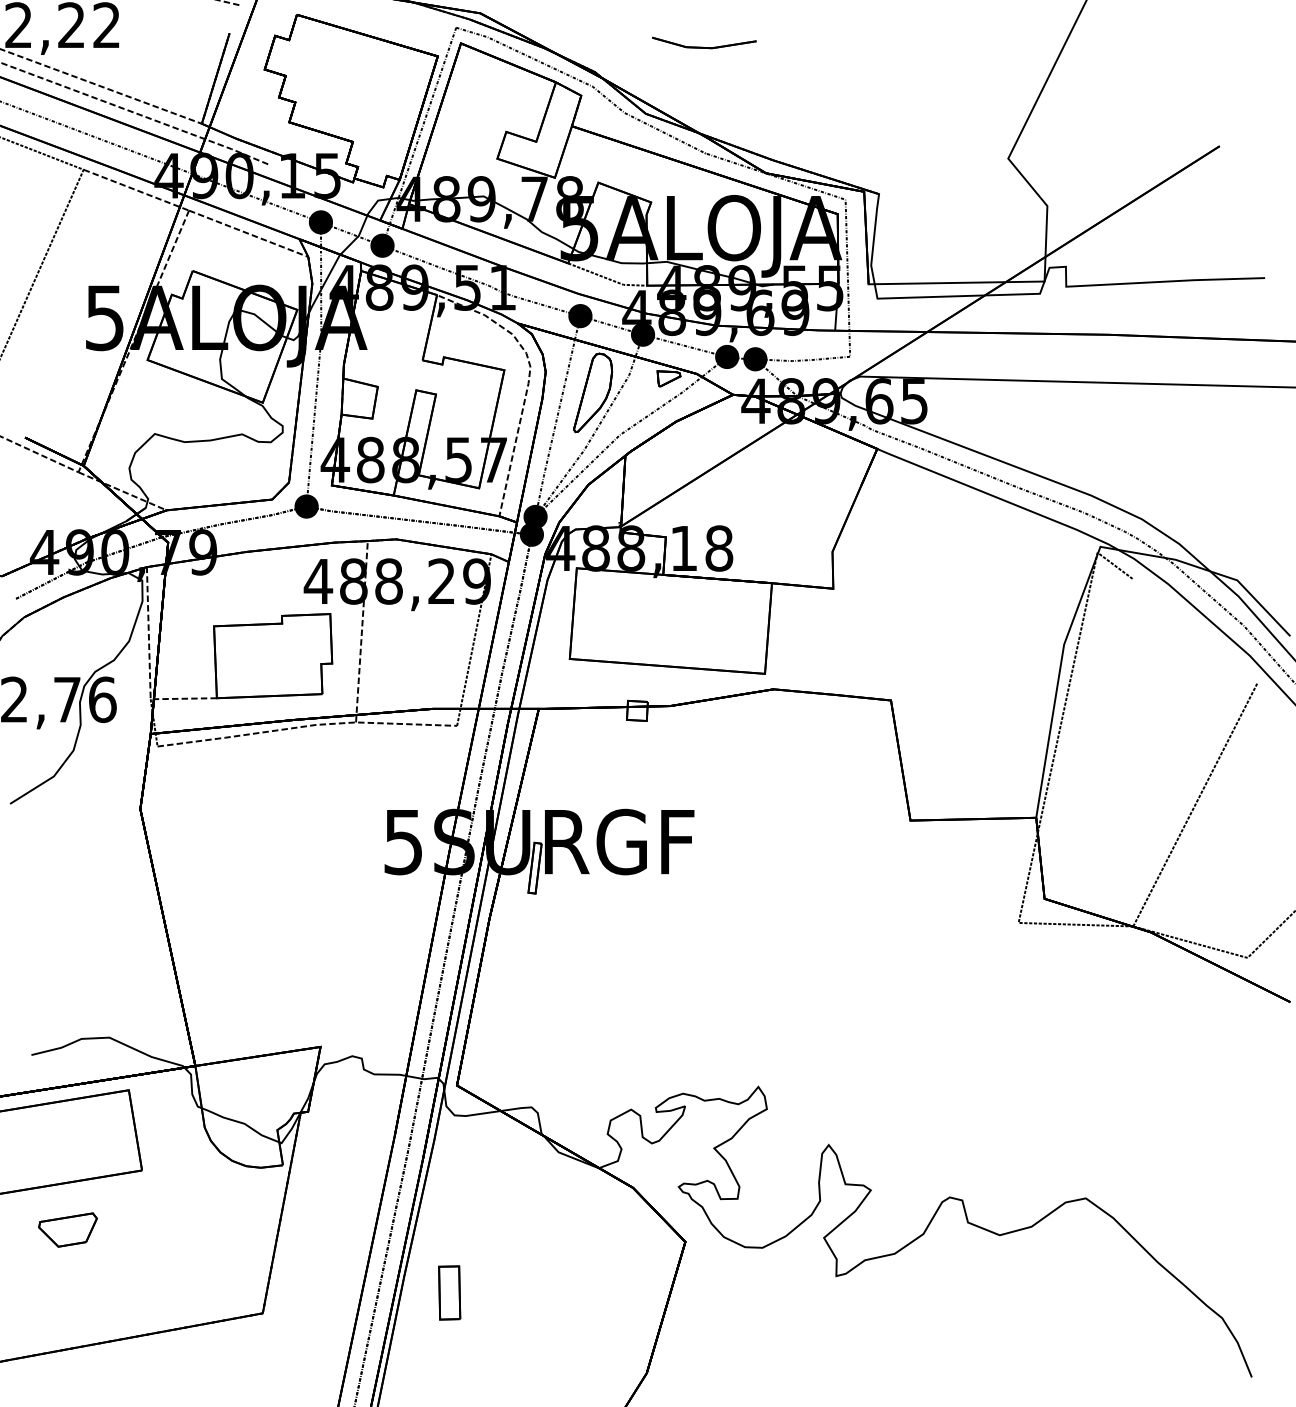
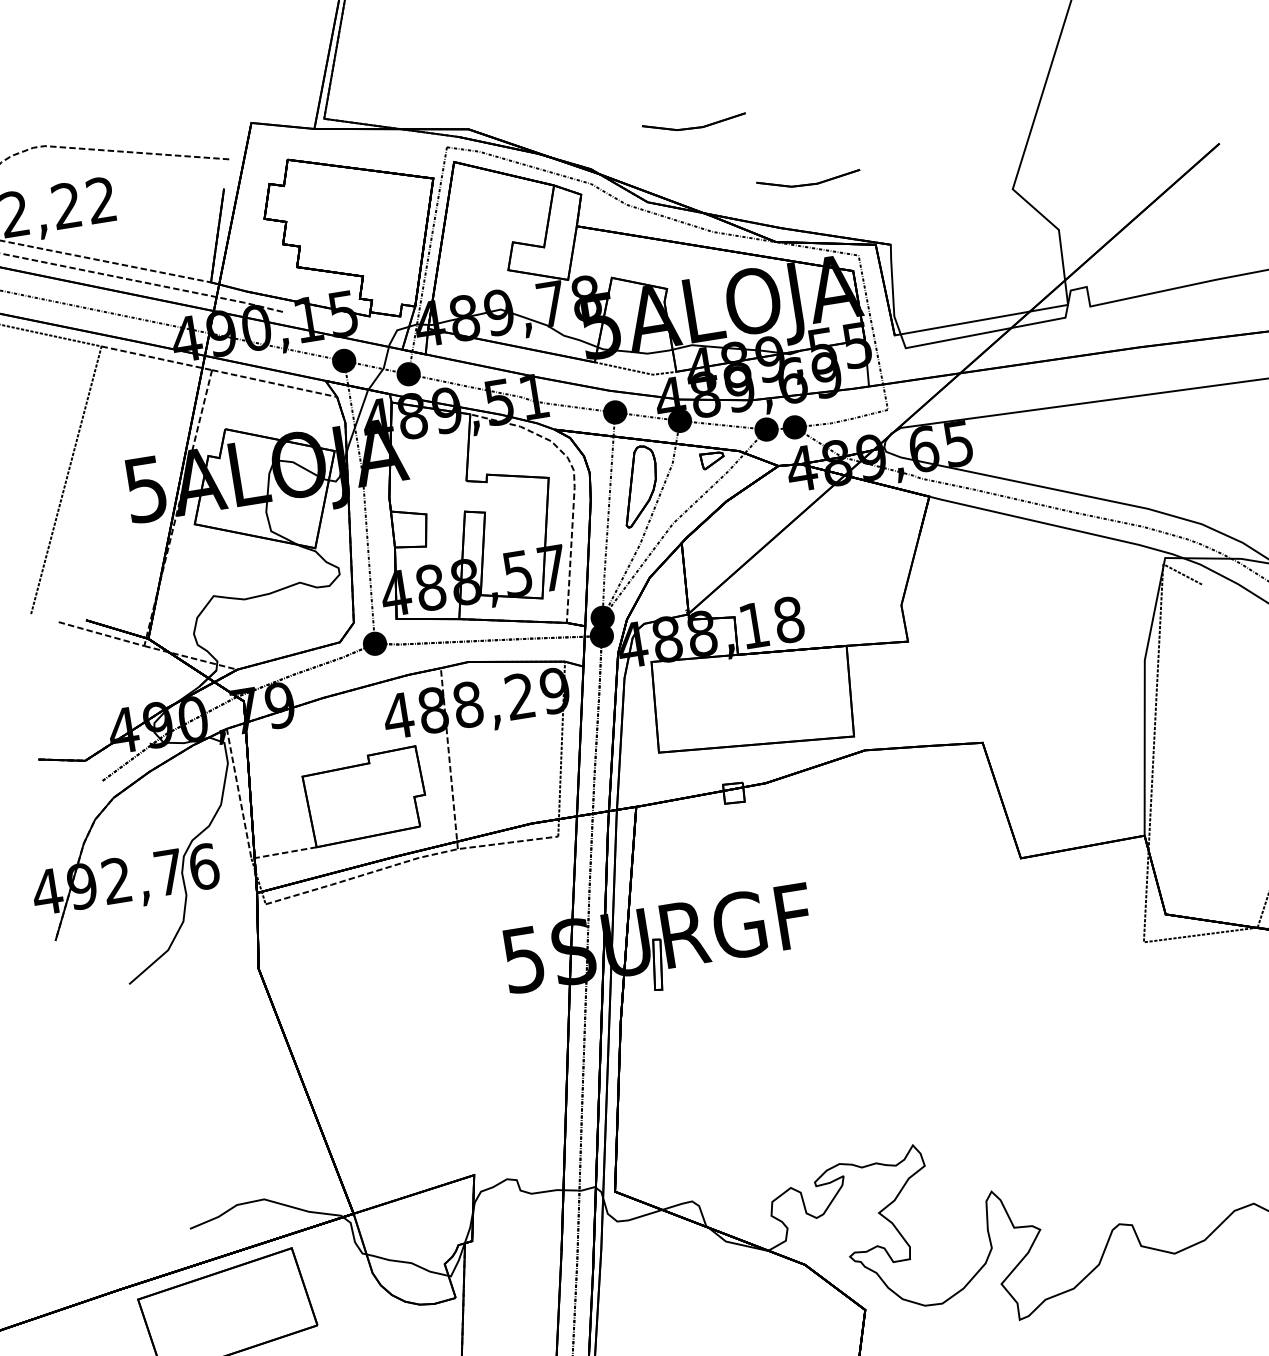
part: (808, 116) -> (808, 179), added

